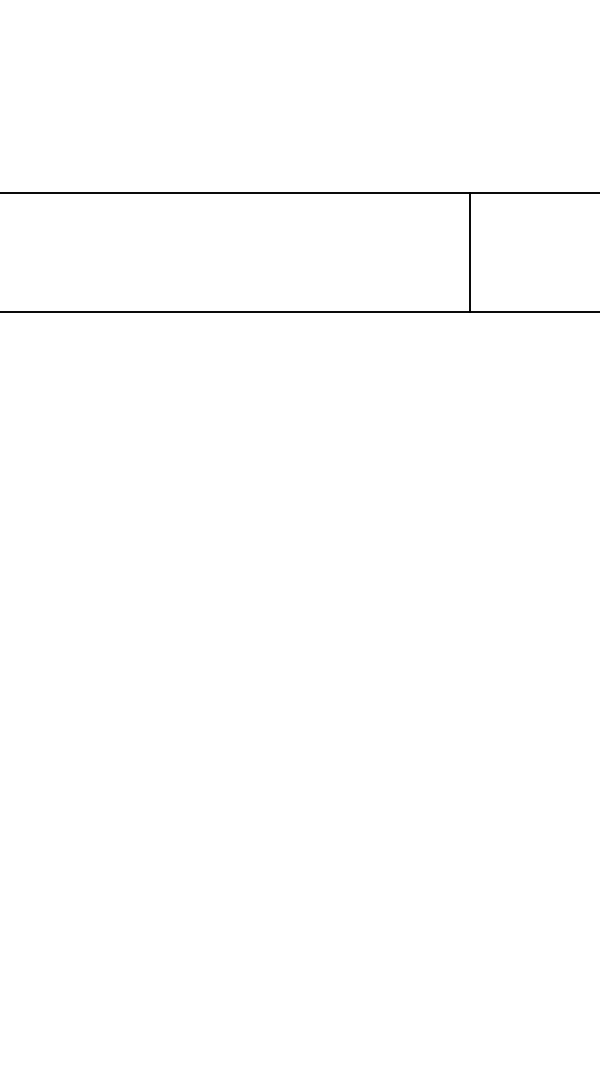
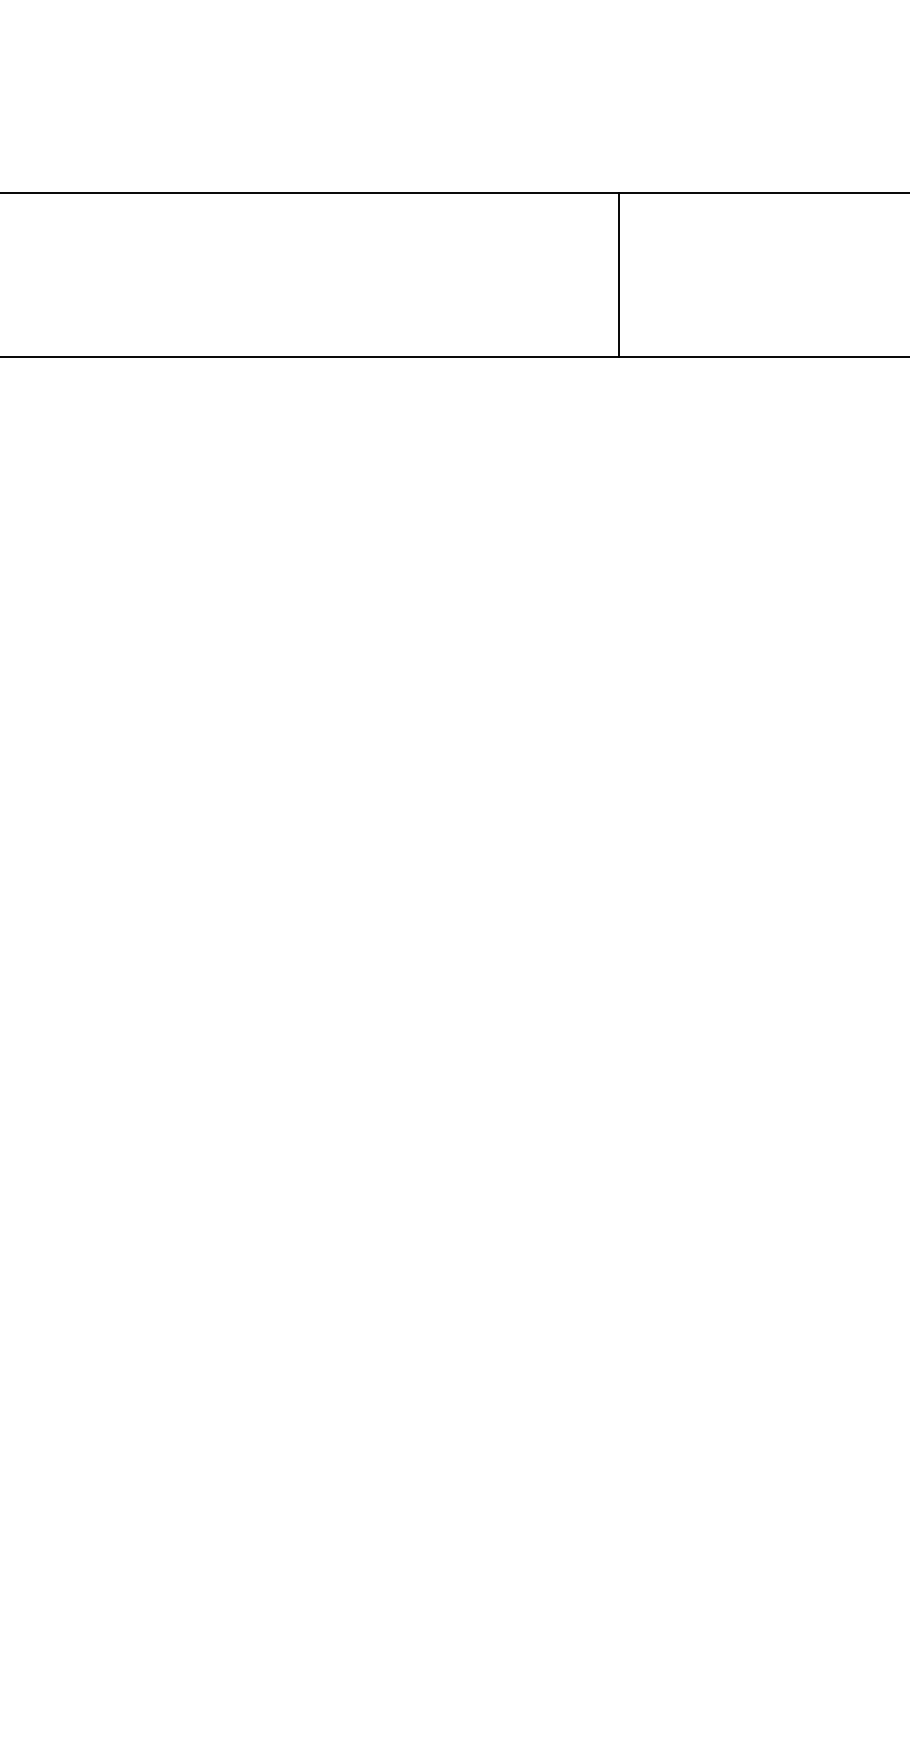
line: (469, 251) -> (618, 274), moved

